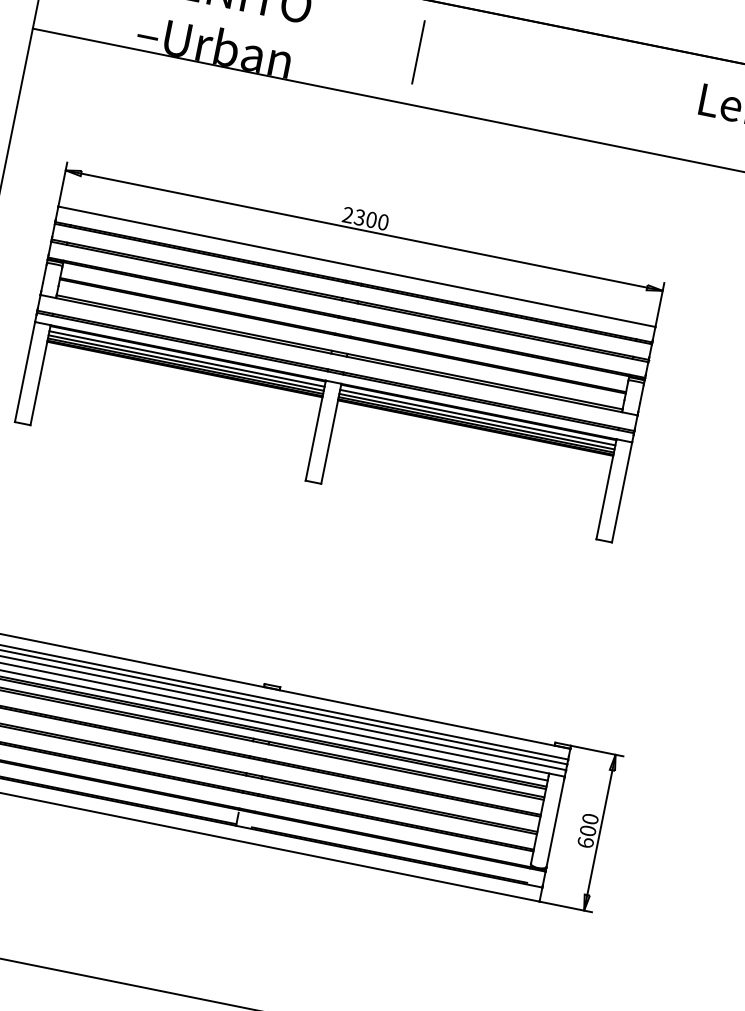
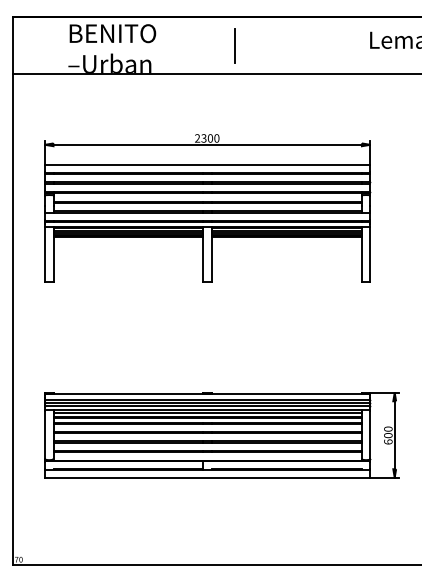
line: (417, 51) -> (234, 45), moved

